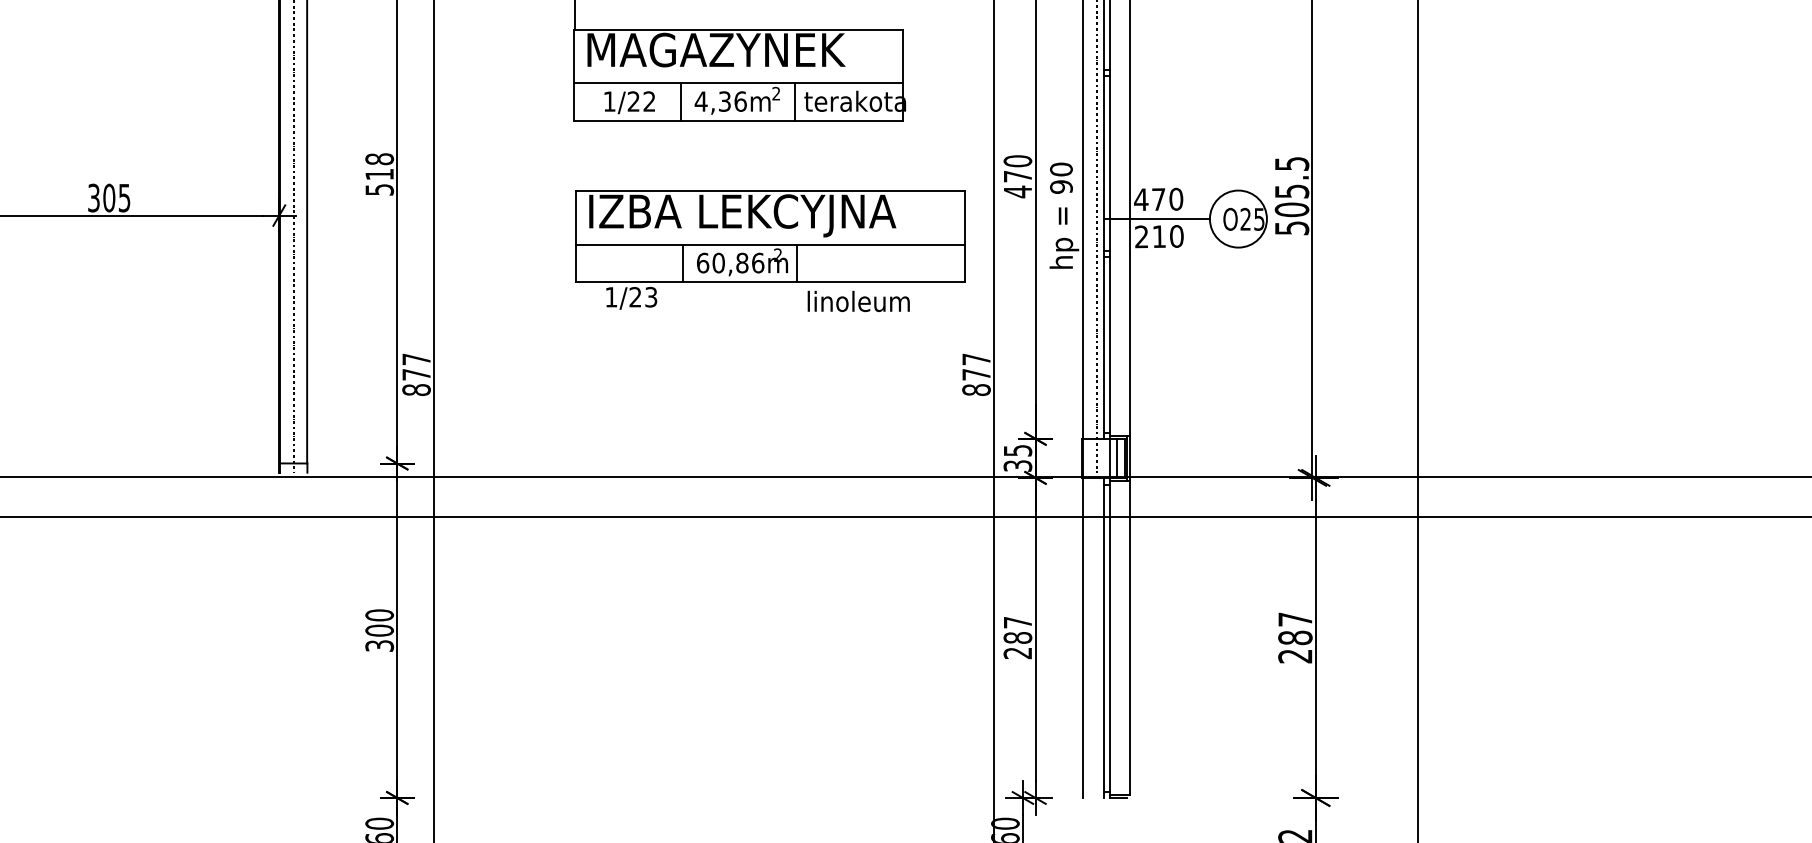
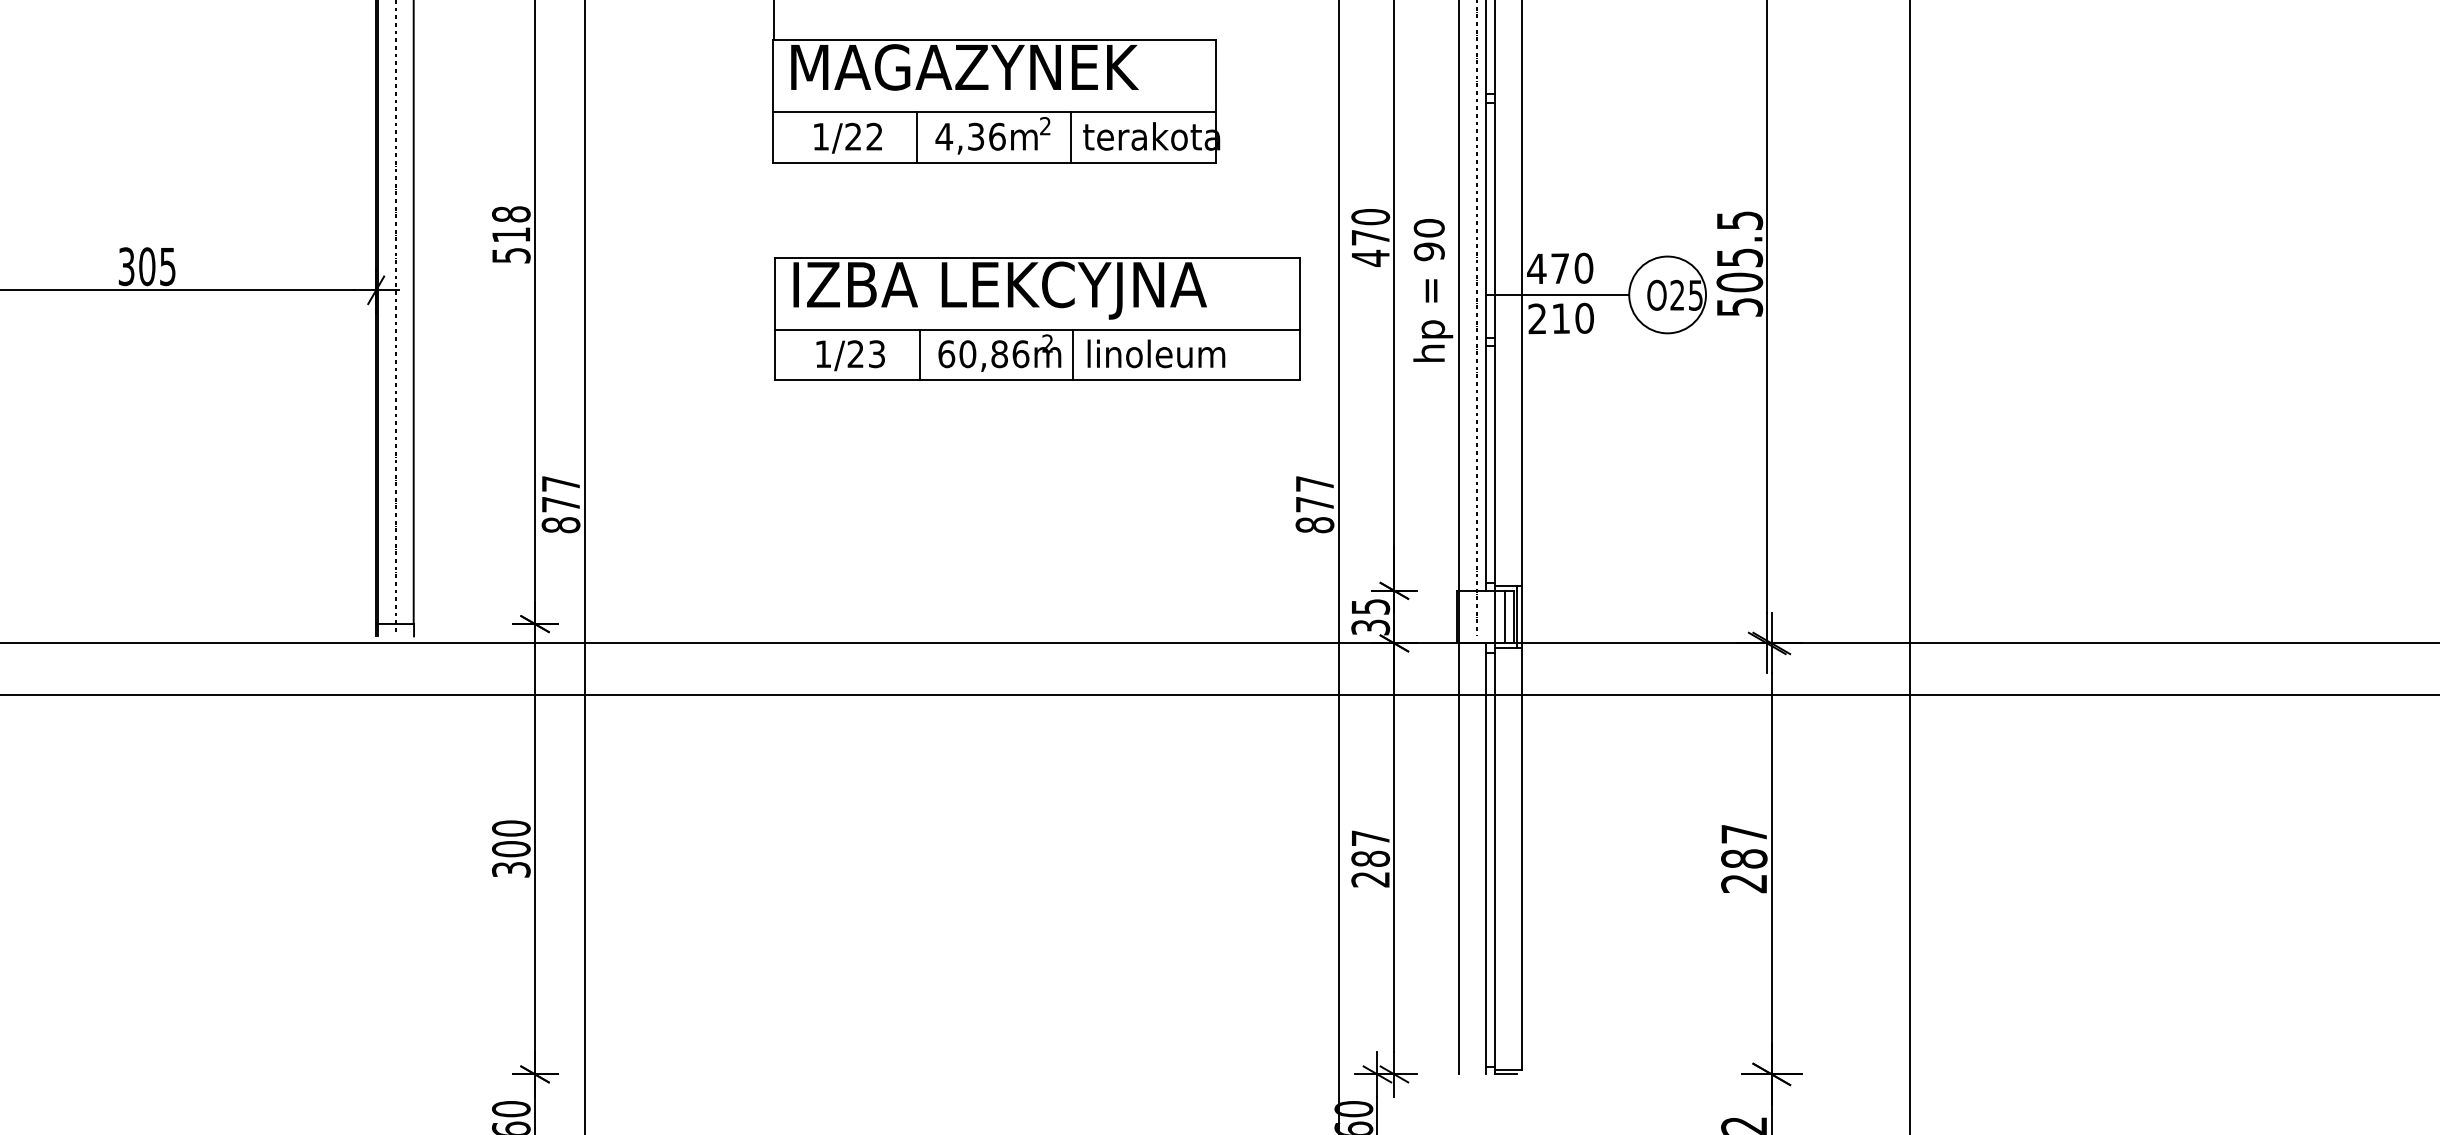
text: (631, 298) -> (850, 355), moved
text: (858, 301) -> (1156, 353), moved

